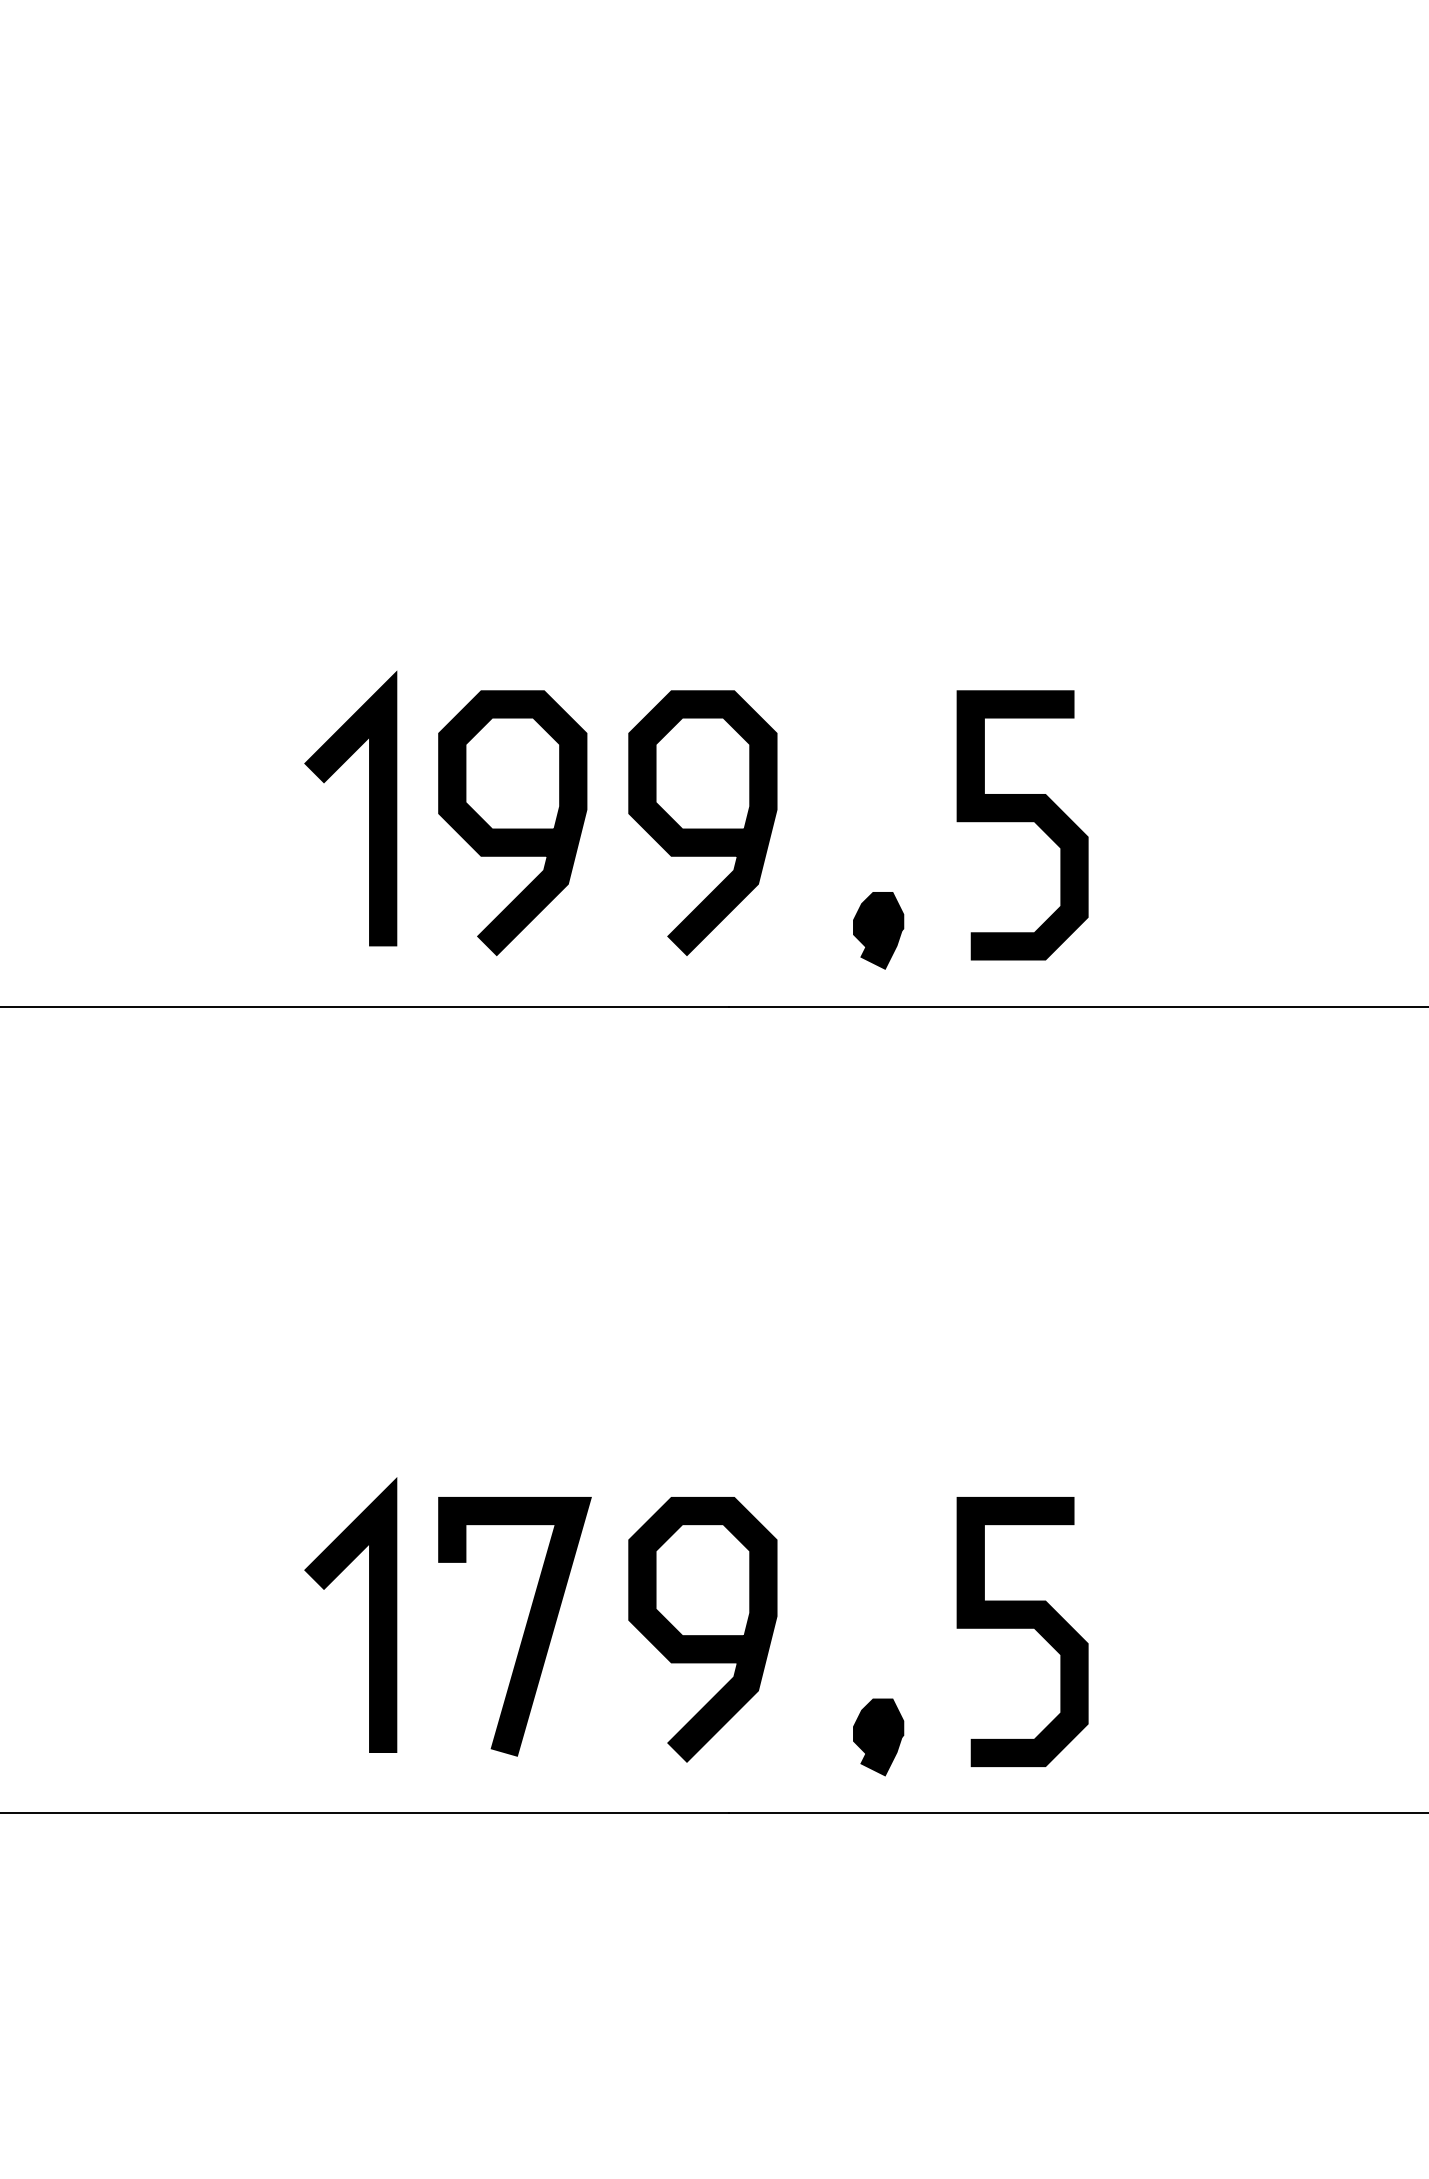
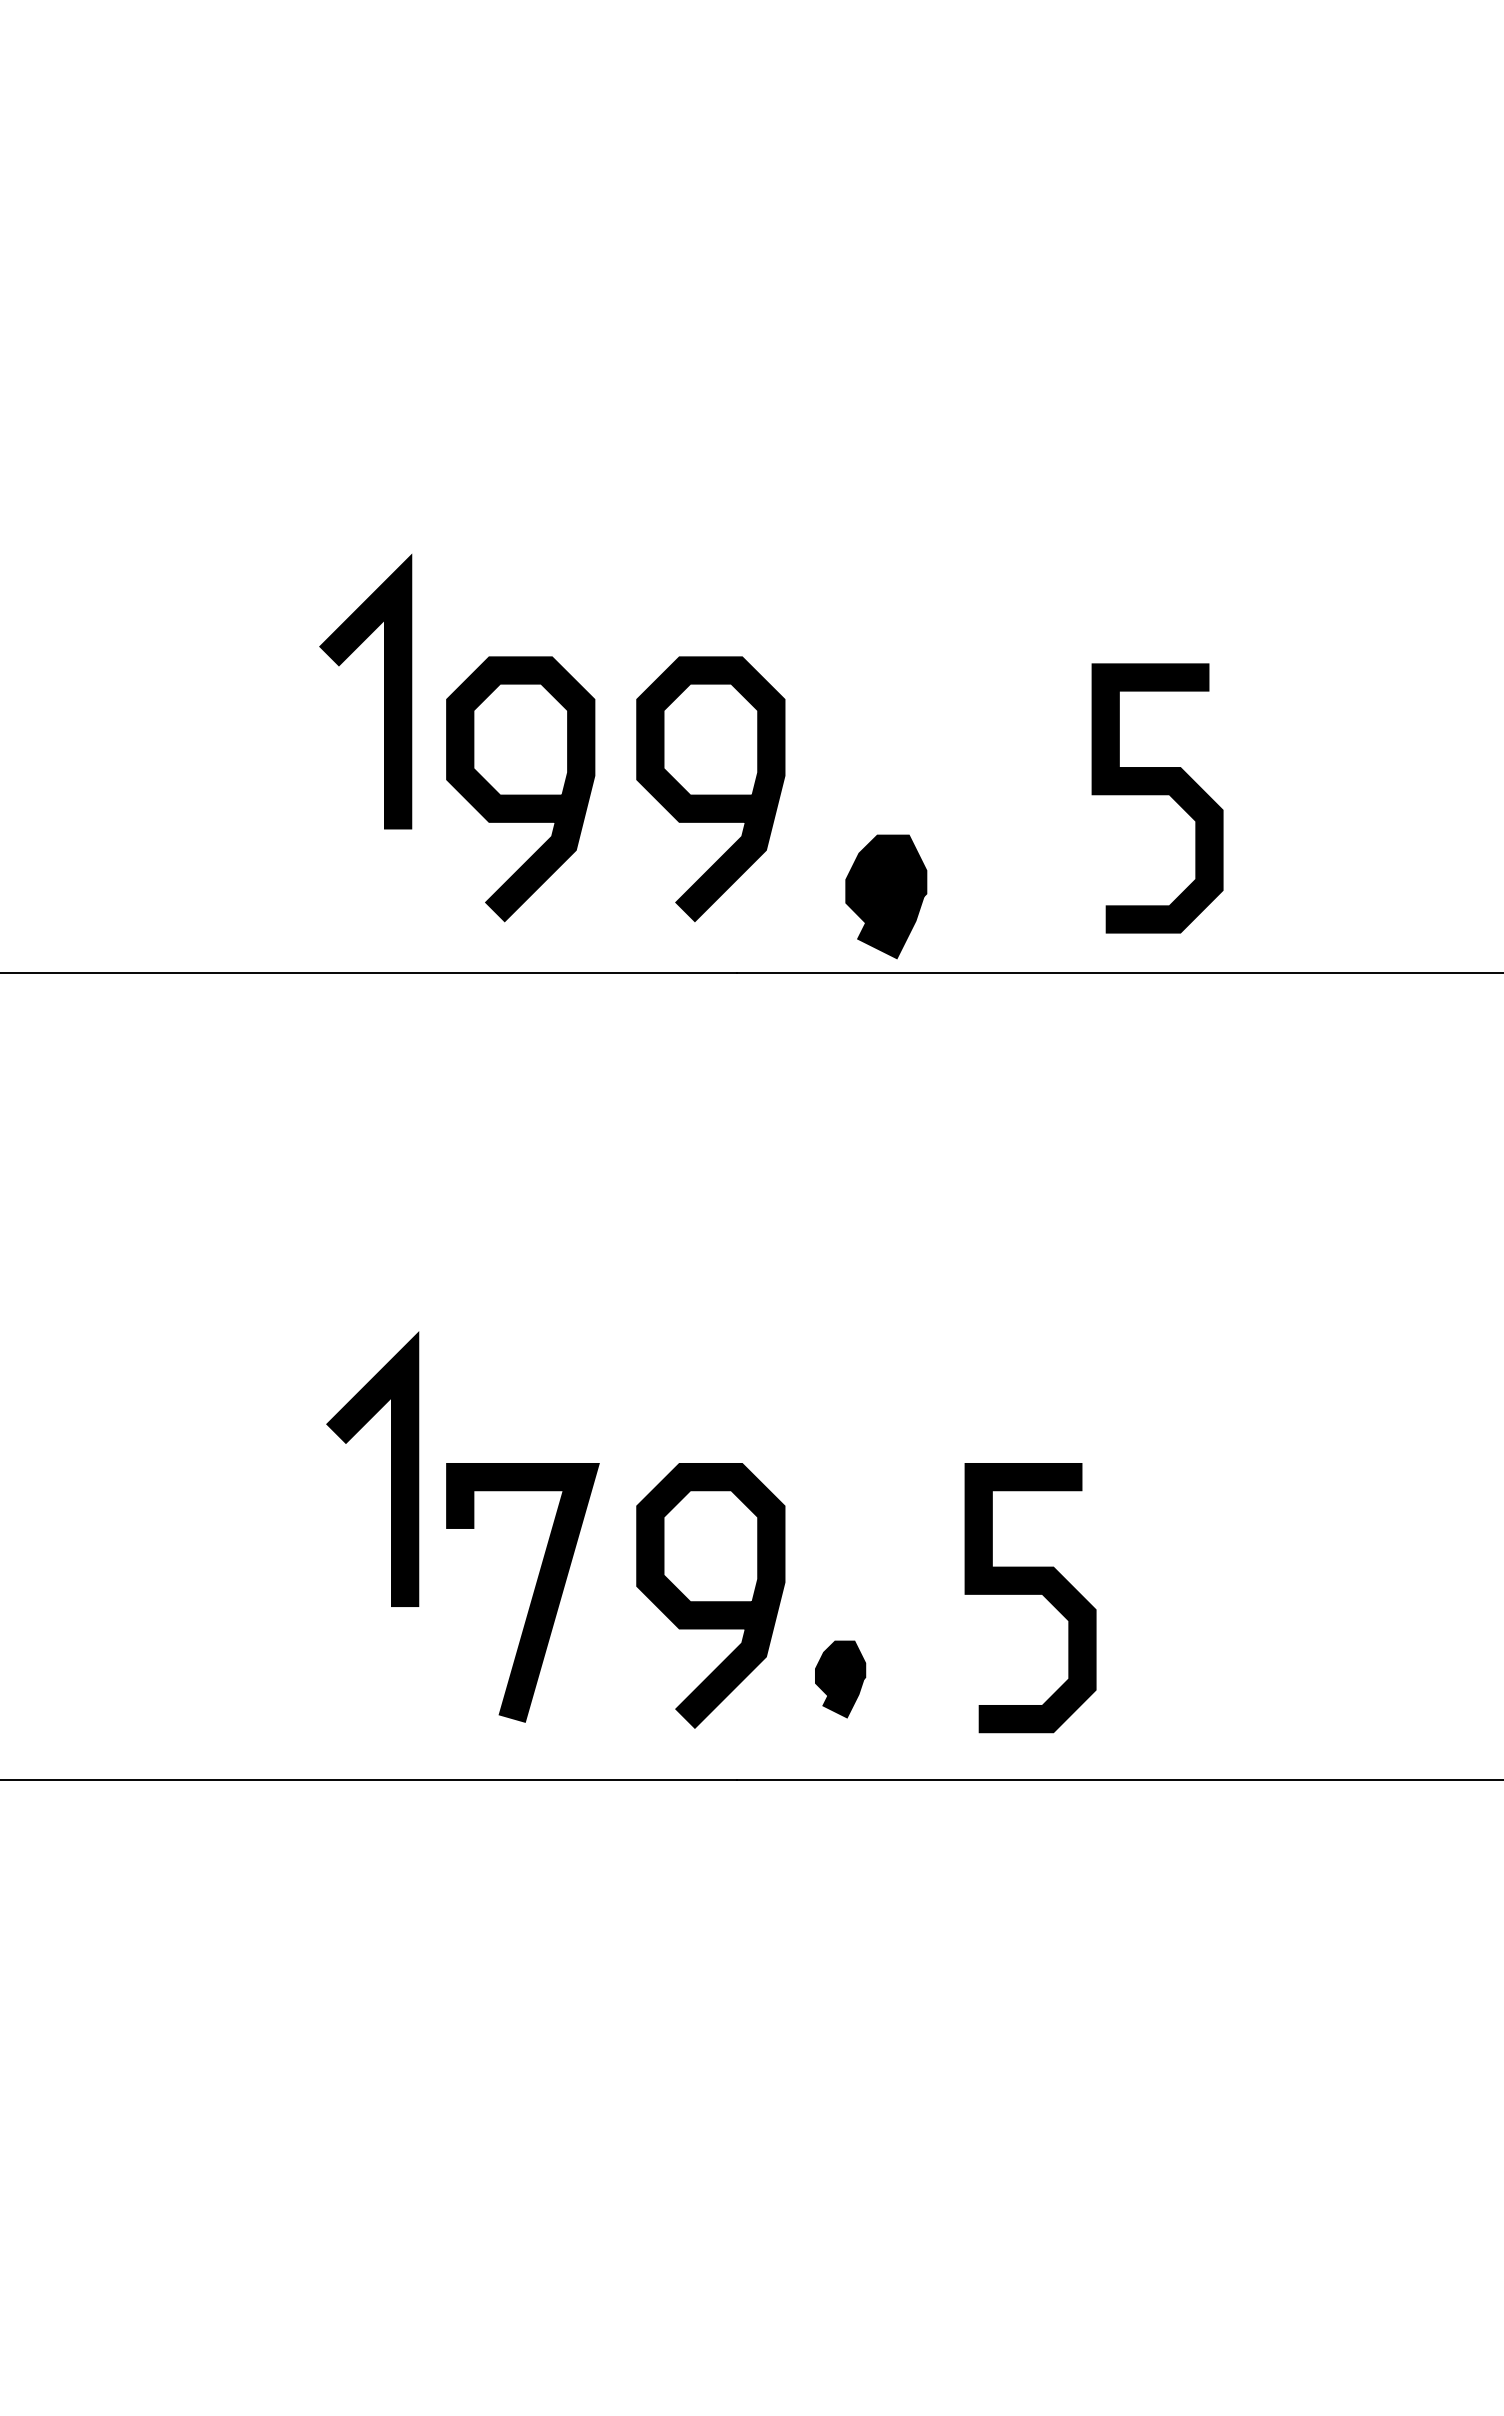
line: (369, 808) -> (384, 691), moved
curve: (1022, 822) -> (1157, 795), moved
part: (878, 930) -> (886, 896), size x1.6
line: (369, 1614) -> (391, 1468), moved
part: (878, 1737) -> (840, 1679), moved

